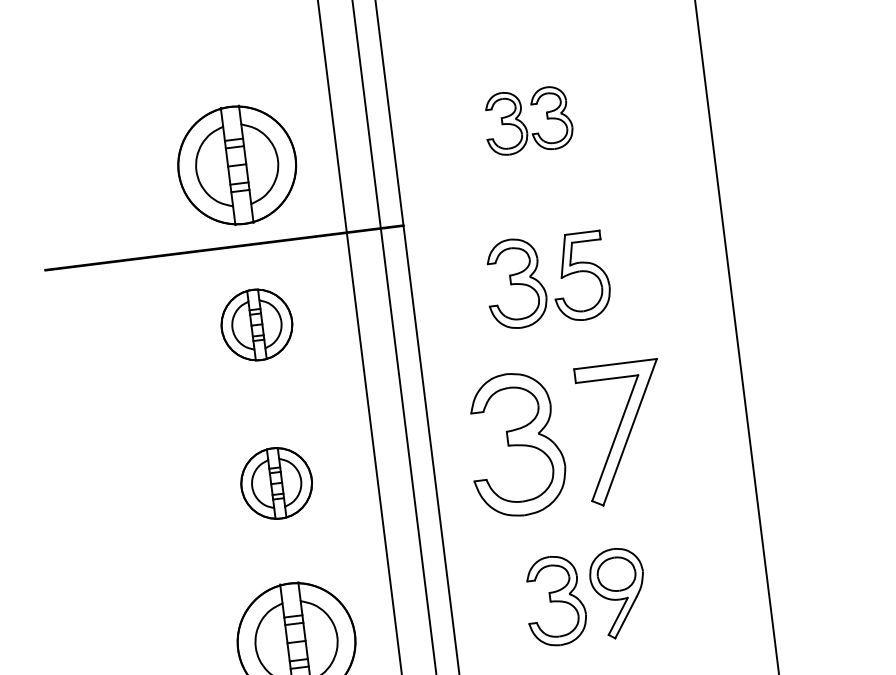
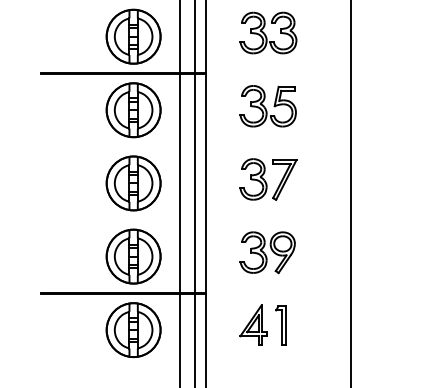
part: (528, 119) -> (268, 32), size x1.43
part: (256, 325) -> (133, 110), size x1.67
part: (568, 438) -> (268, 179), size x0.62
part: (276, 483) -> (133, 183), size x1.67

